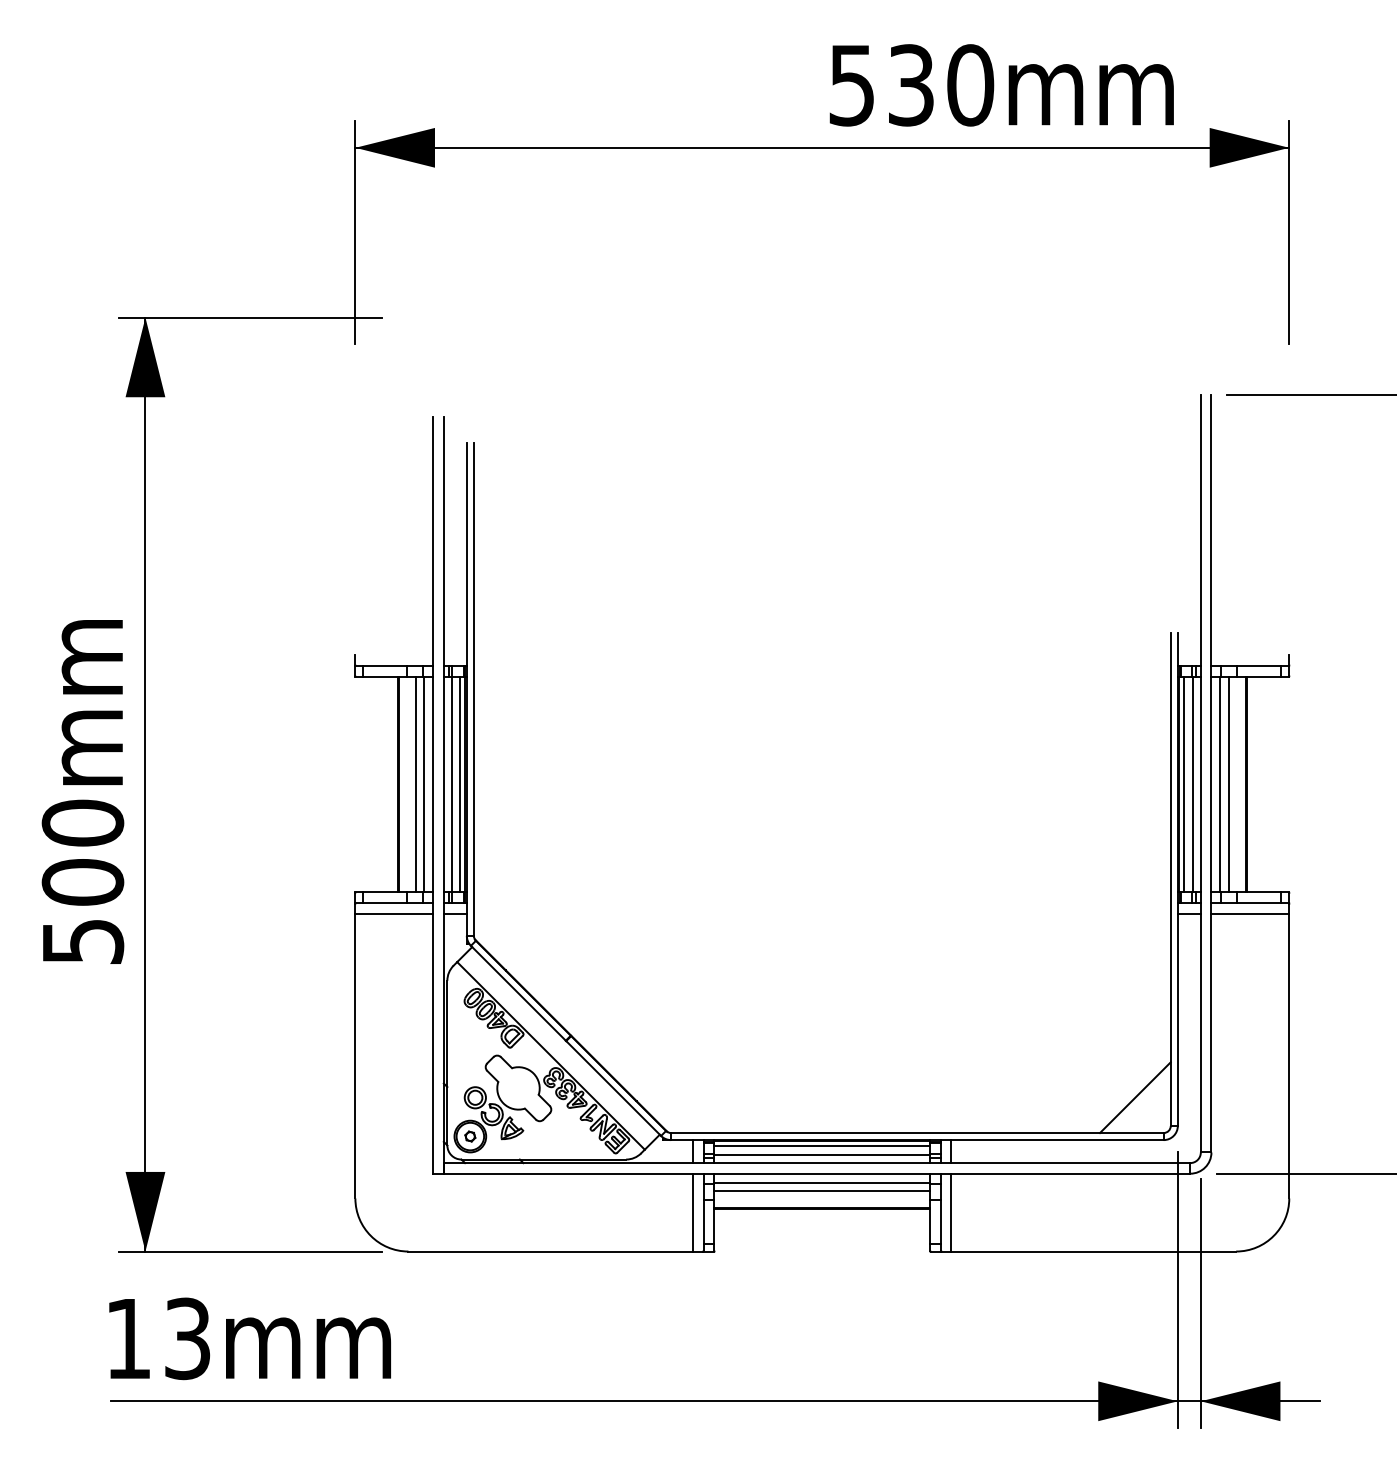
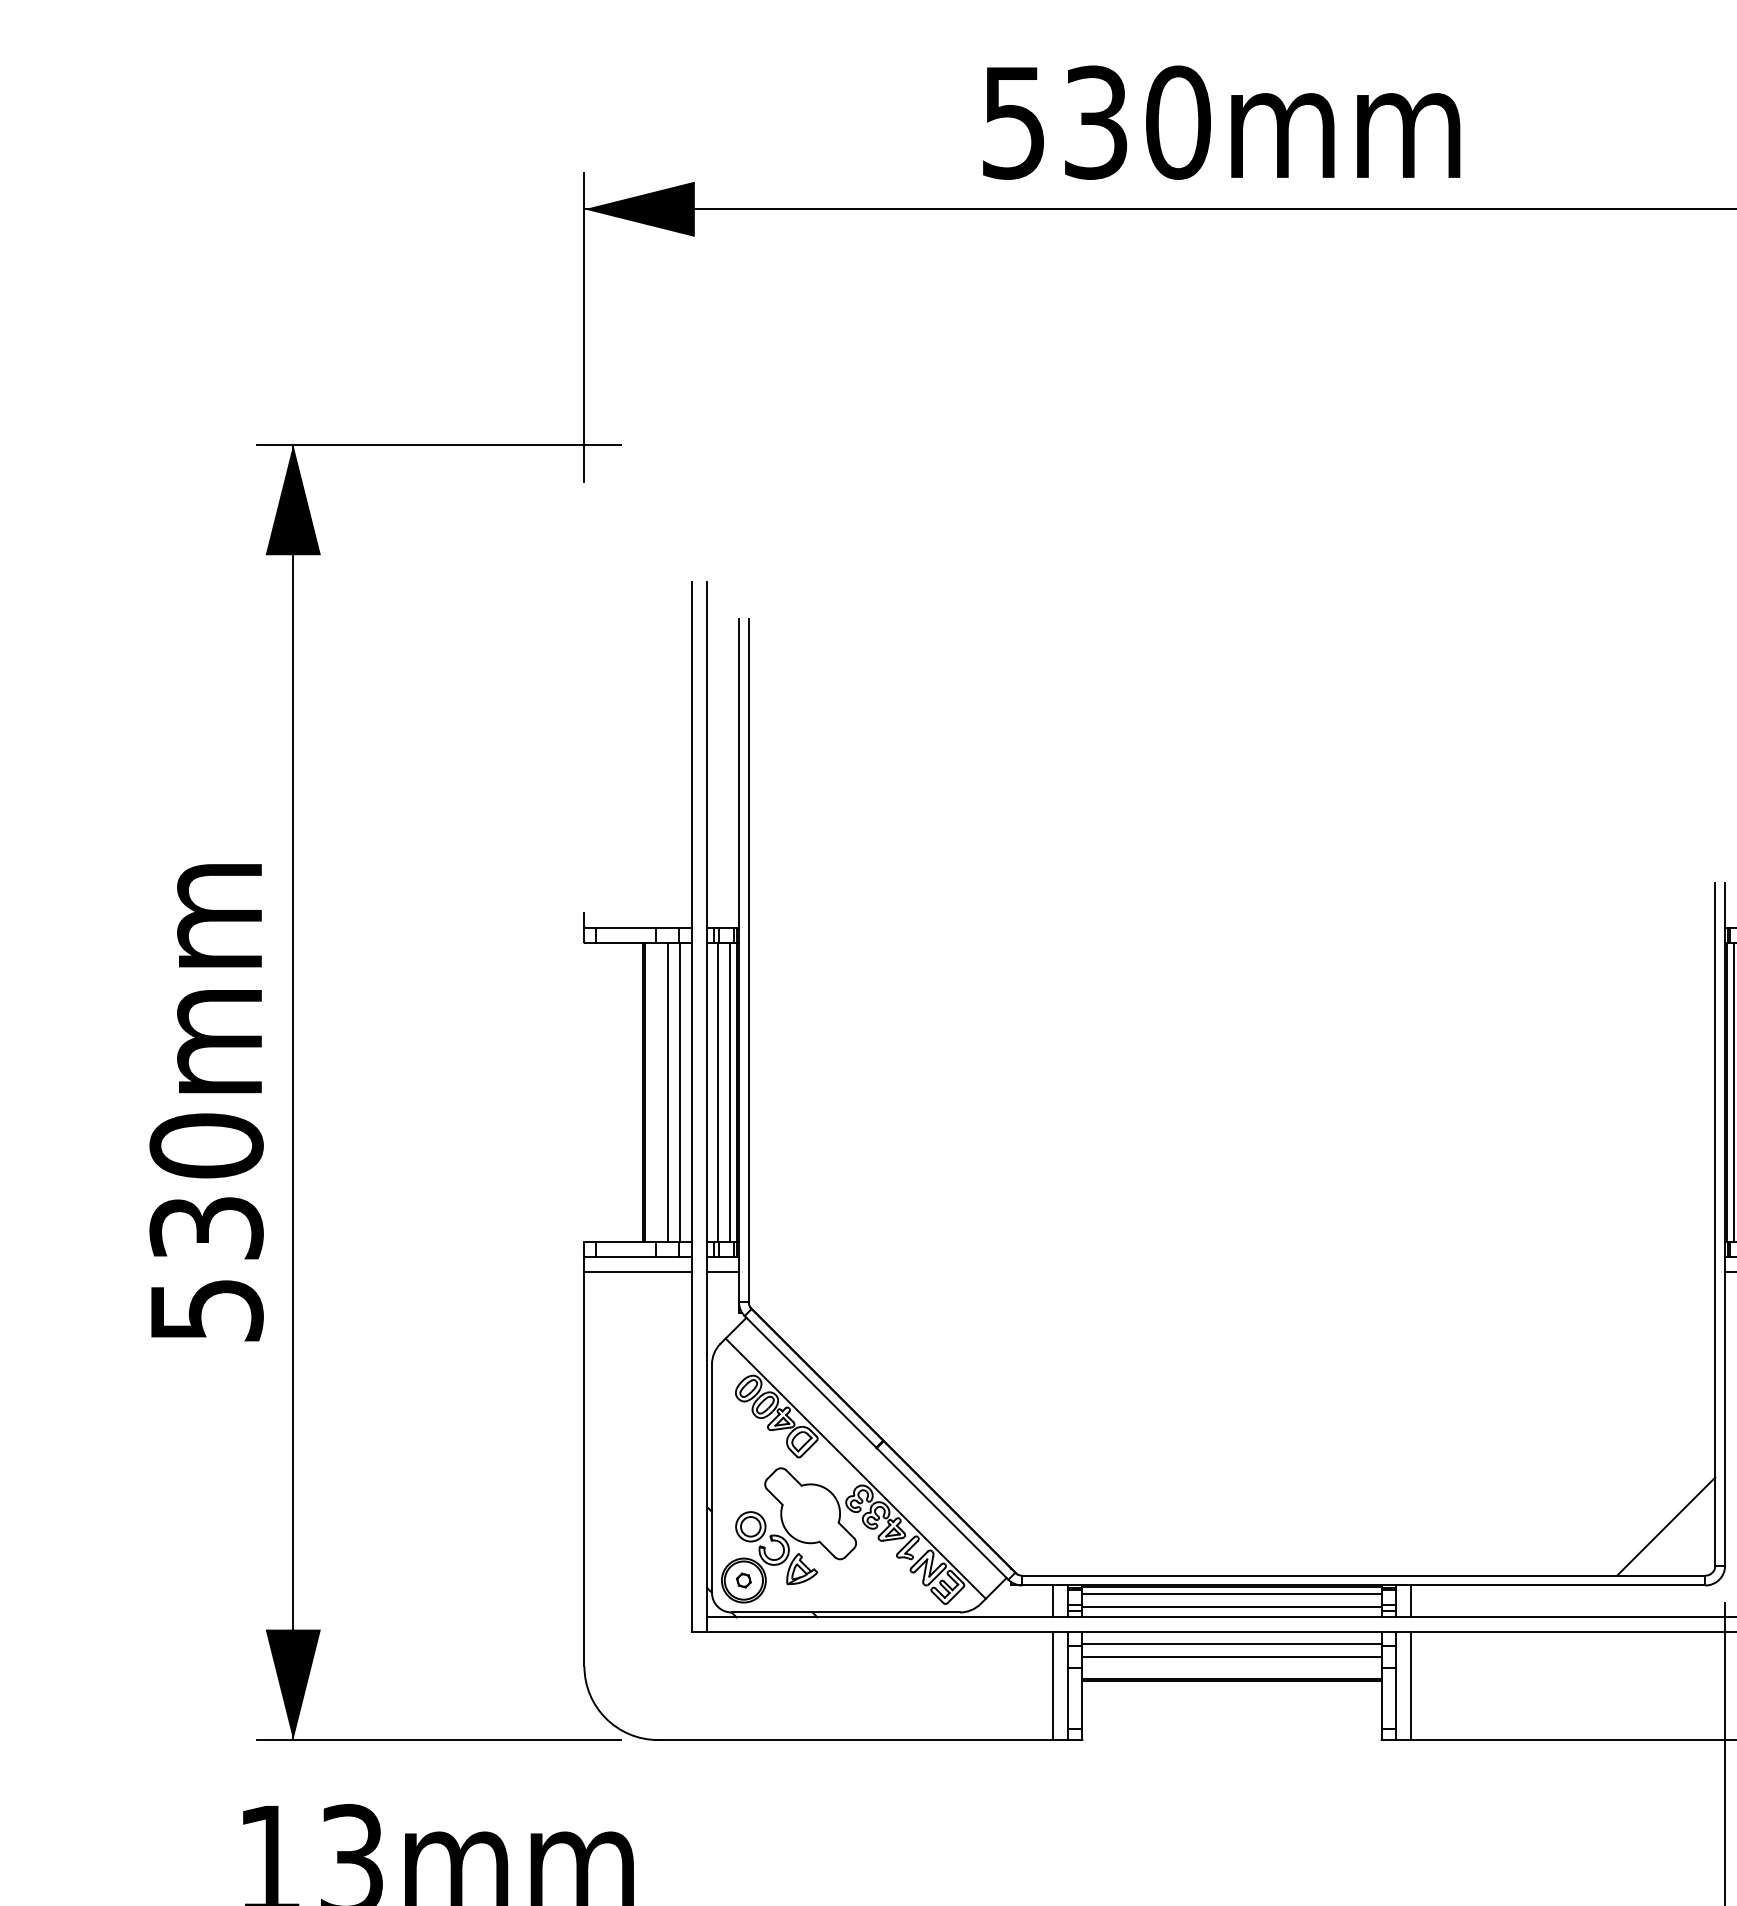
text: (1001, 85) -> (1221, 122), moved
text: (82, 882) -> (205, 1228), 500mm -> 530mm

